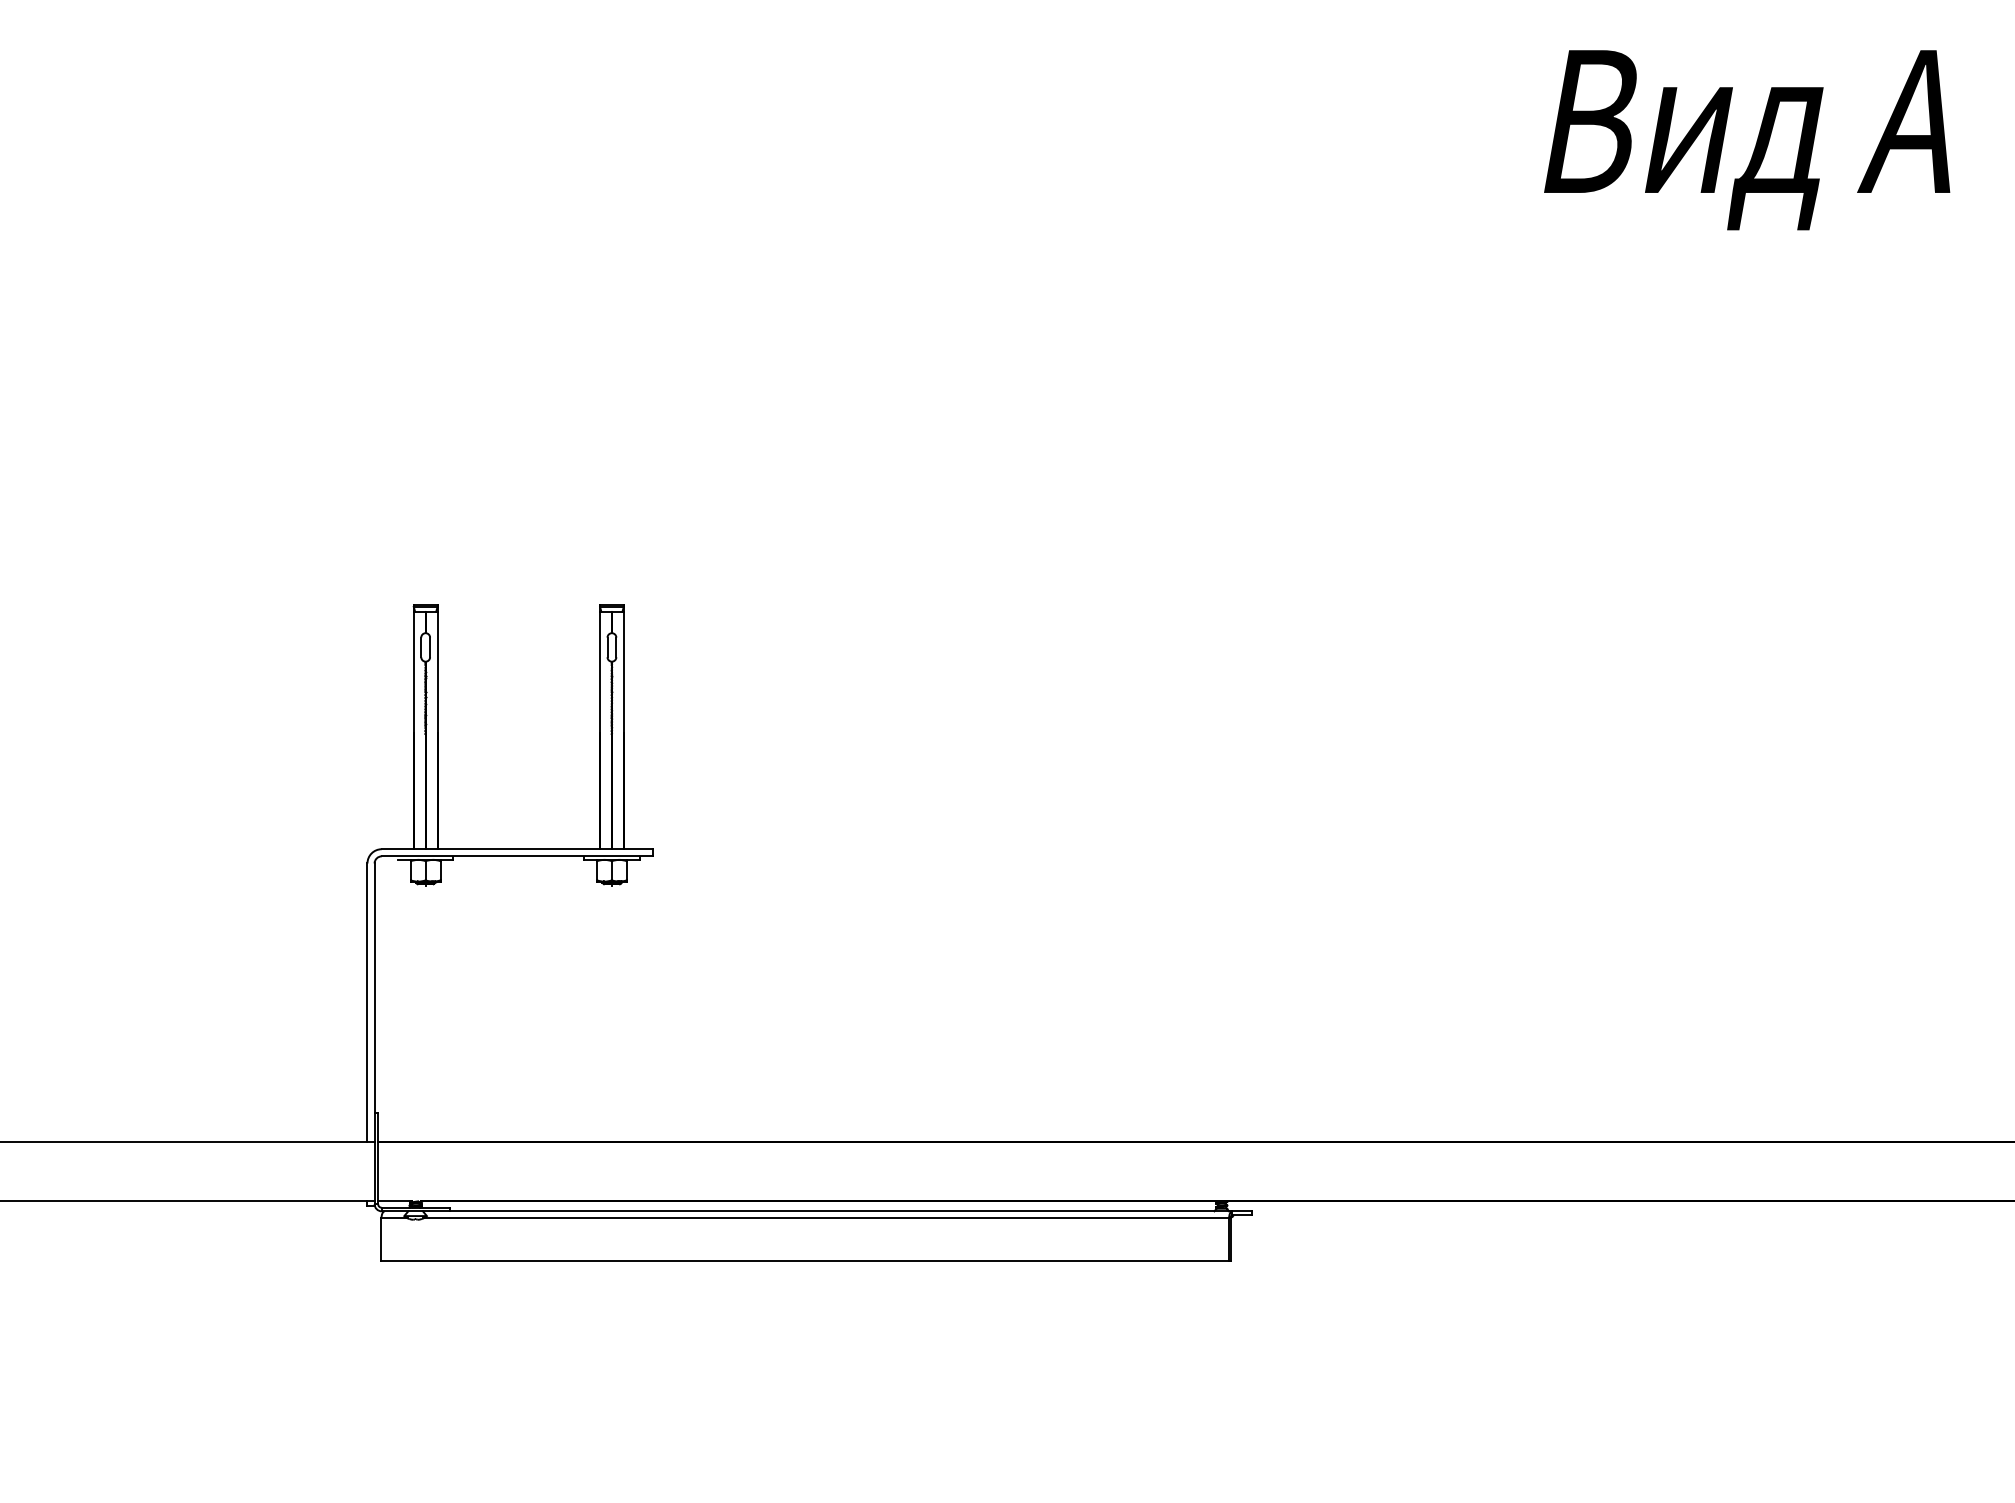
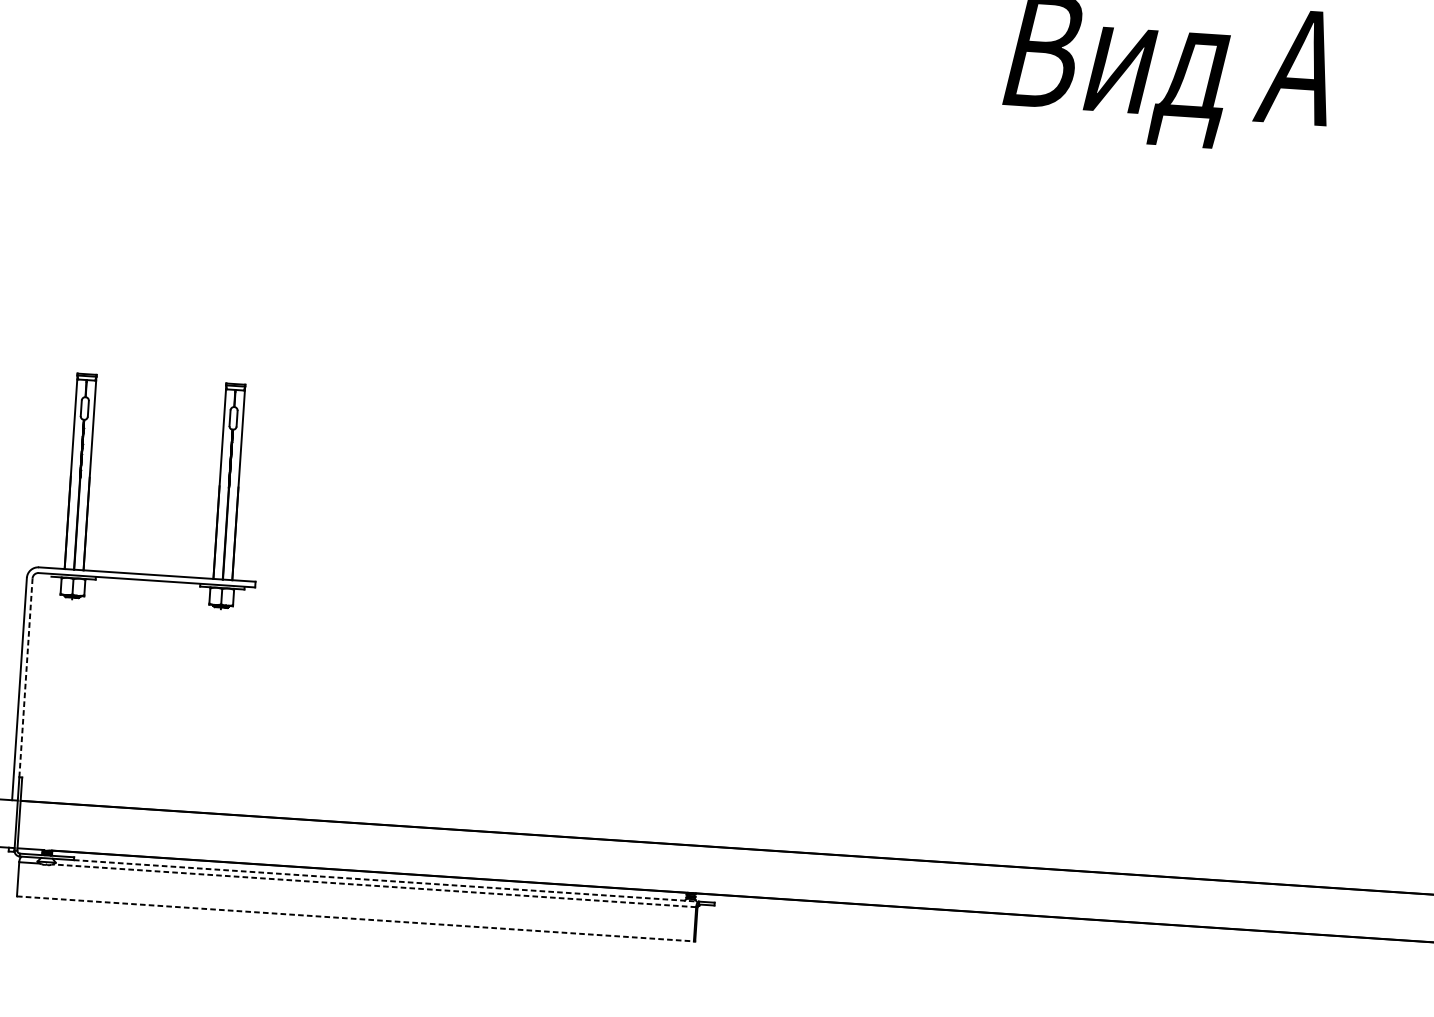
line: (374, 988) -> (25, 678), solid -> dashed
line: (841, 1211) -> (387, 881), solid -> dashed
line: (826, 1218) -> (374, 885), solid -> dashed
line: (805, 1261) -> (355, 919), solid -> dashed

